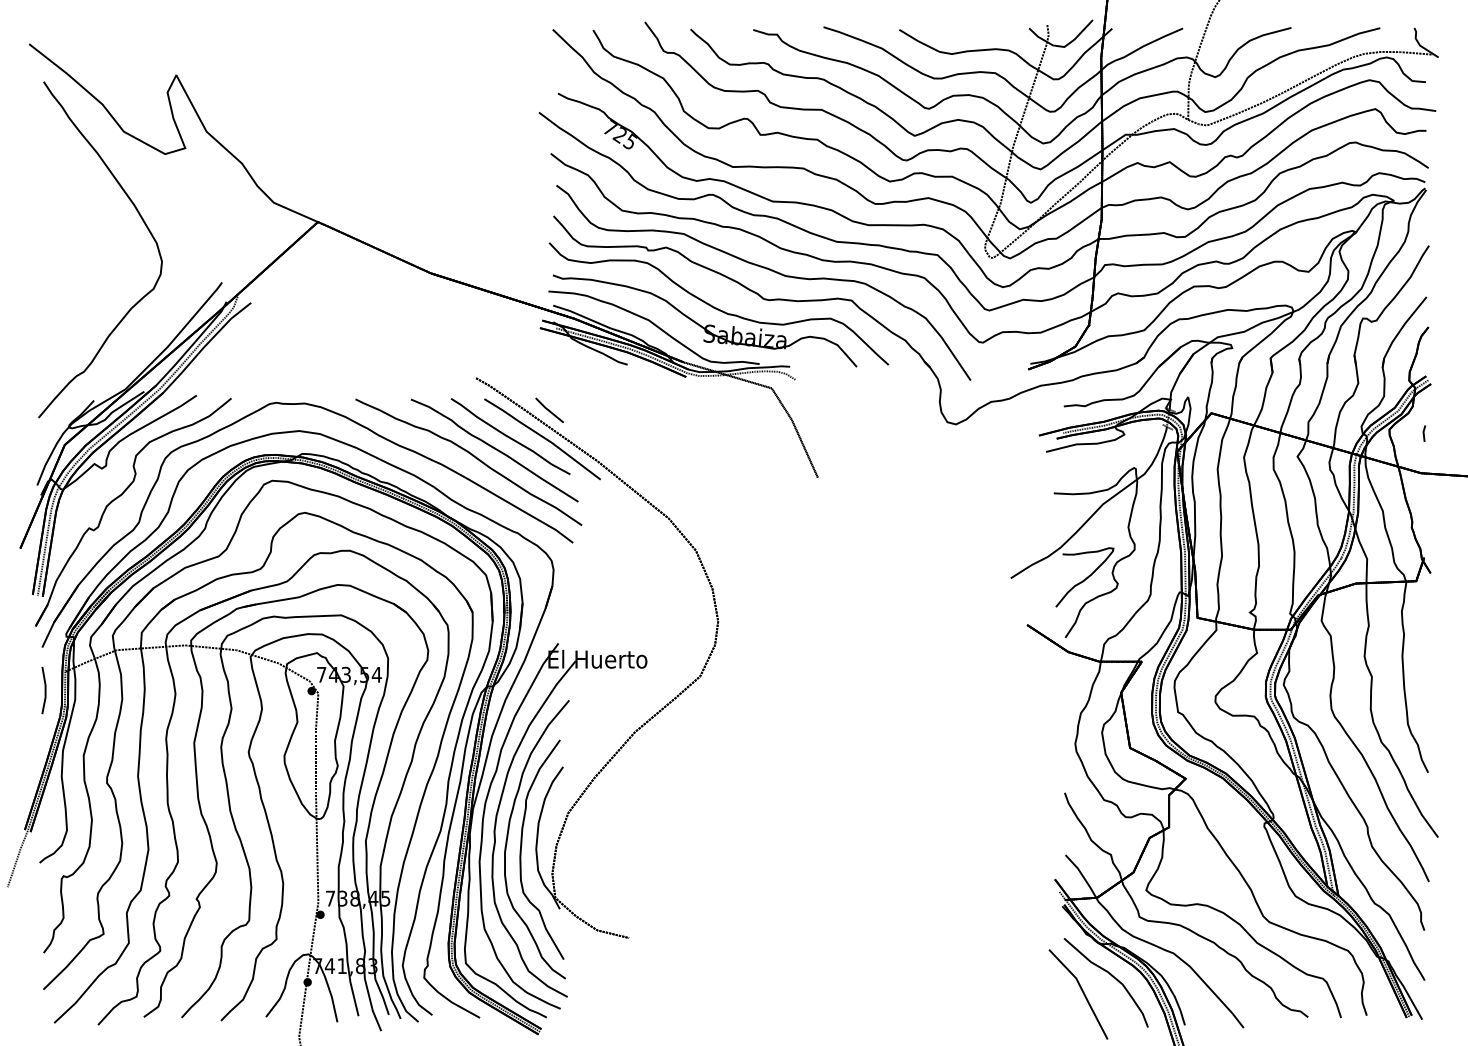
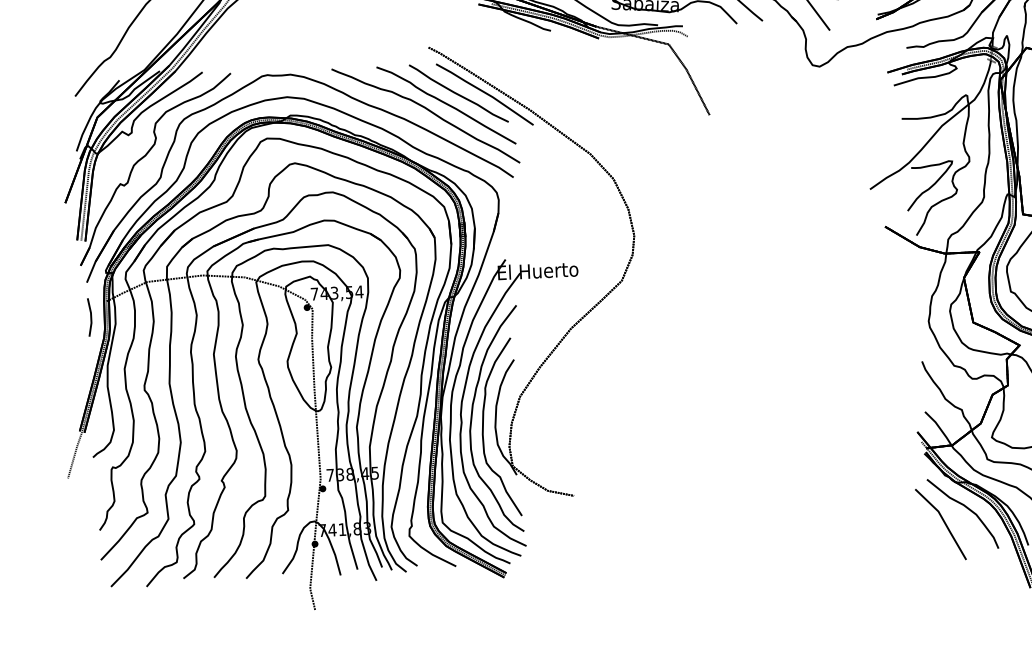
line: (549, 409) -> (489, 70), removed

